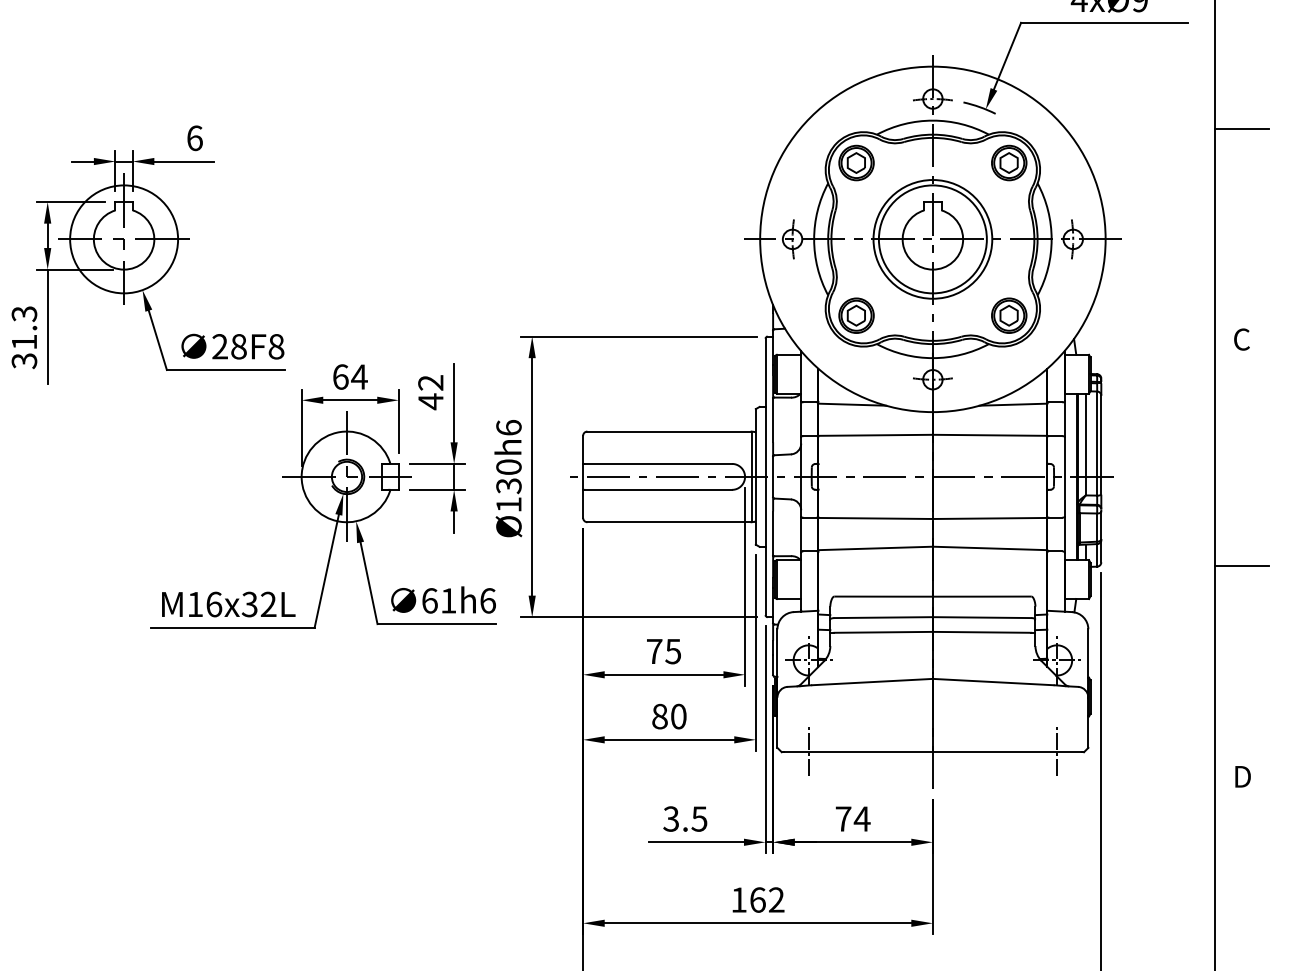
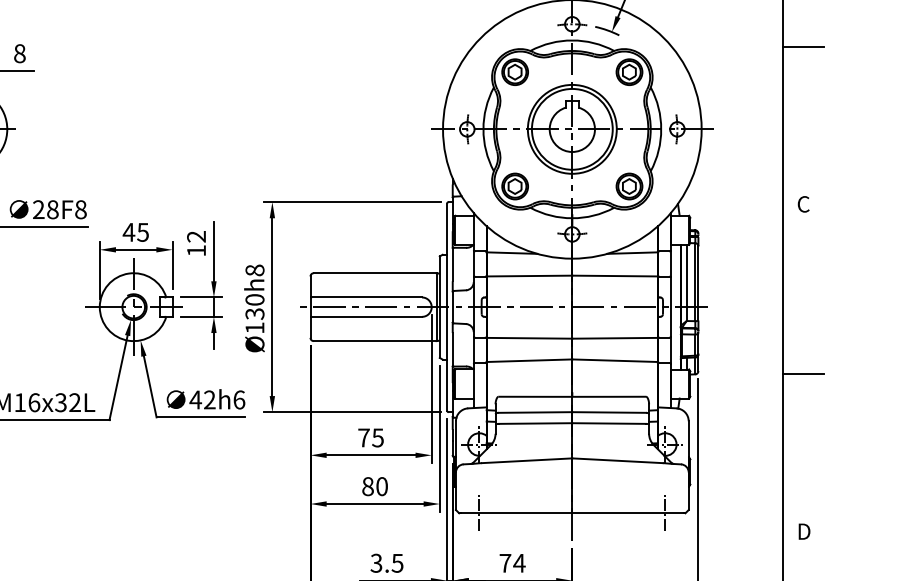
text: (194, 137) -> (19, 53), 6 -> 8
text: (349, 376) -> (135, 232), 64 -> 45
text: (430, 401) -> (196, 250), 42 -> 12
text: (508, 427) -> (254, 270), Ø130h6 -> Ø130h8
text: (438, 600) -> (202, 399), 61h6 -> 42h6

